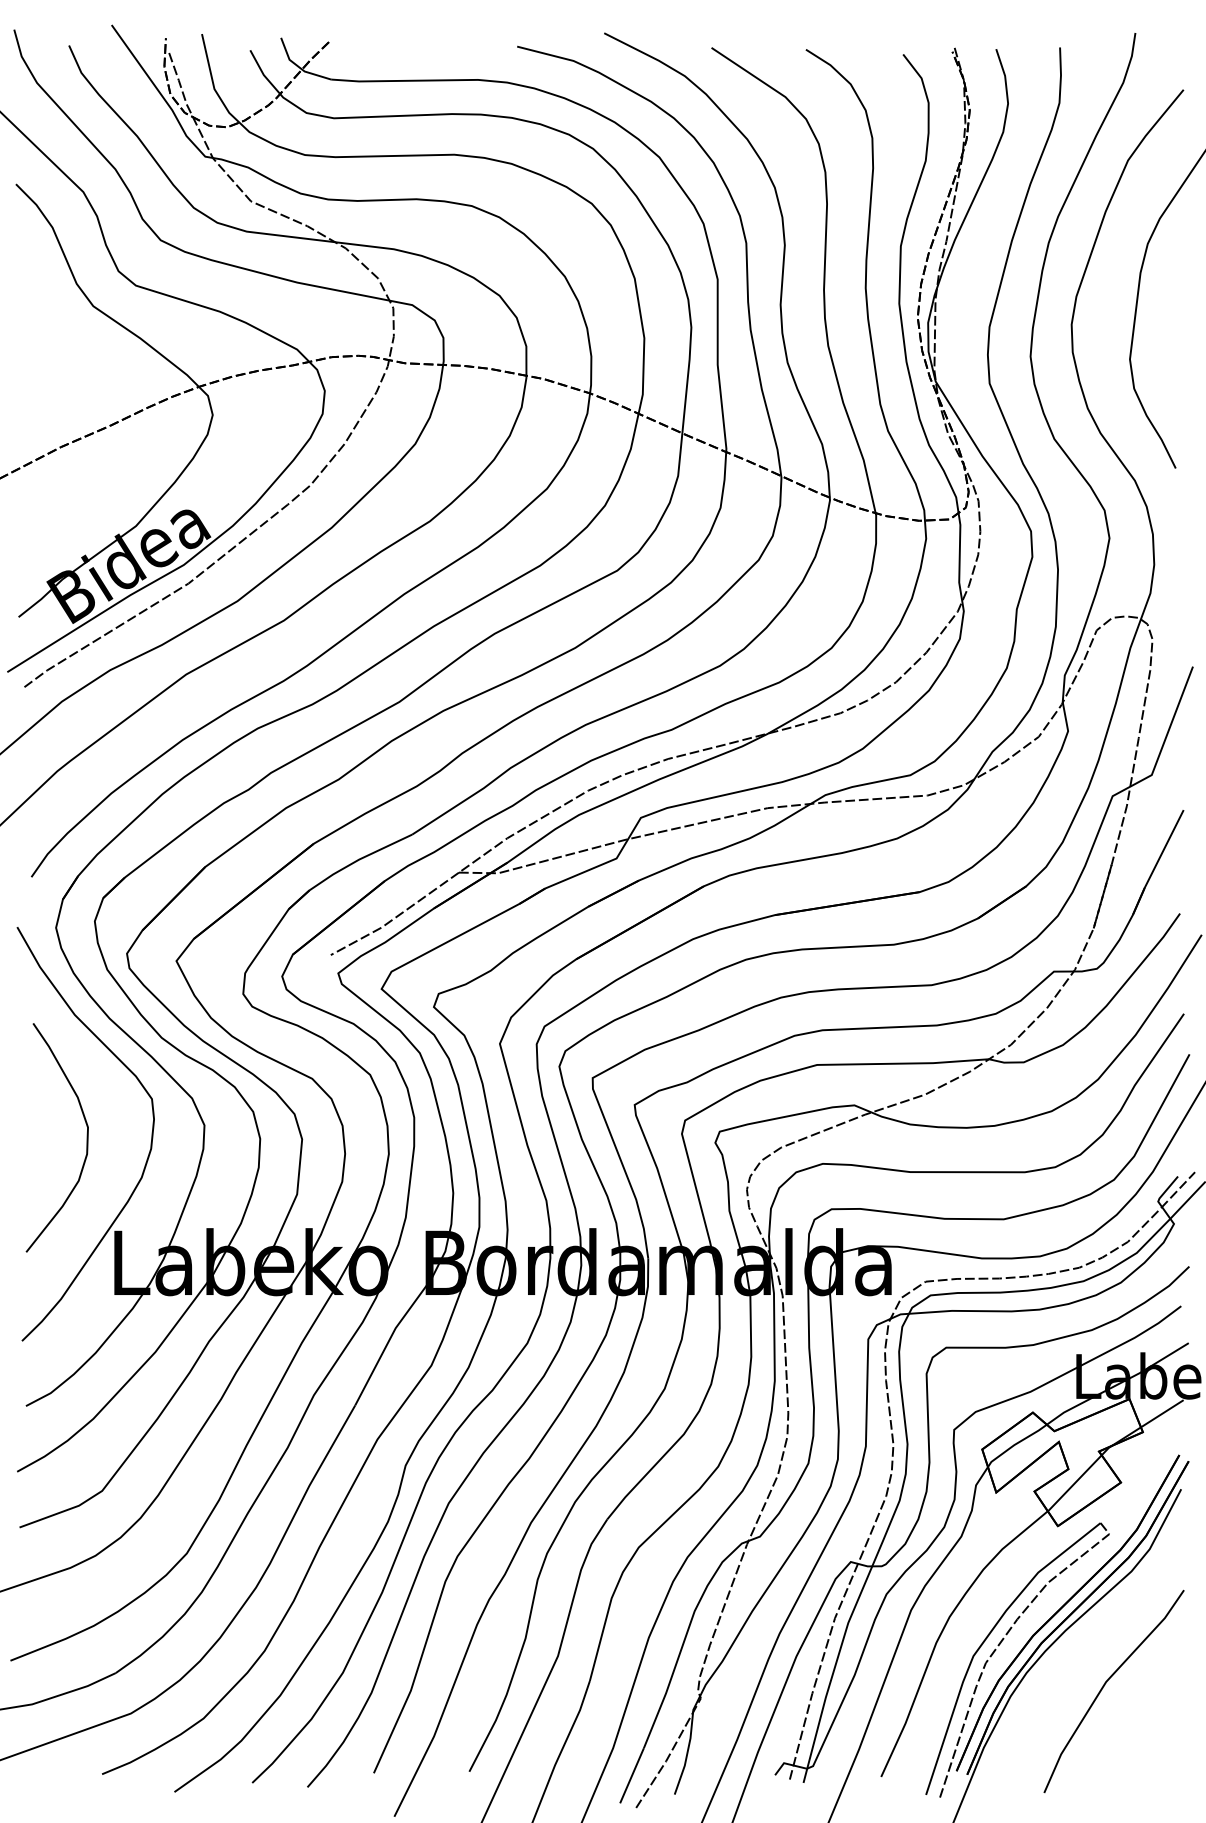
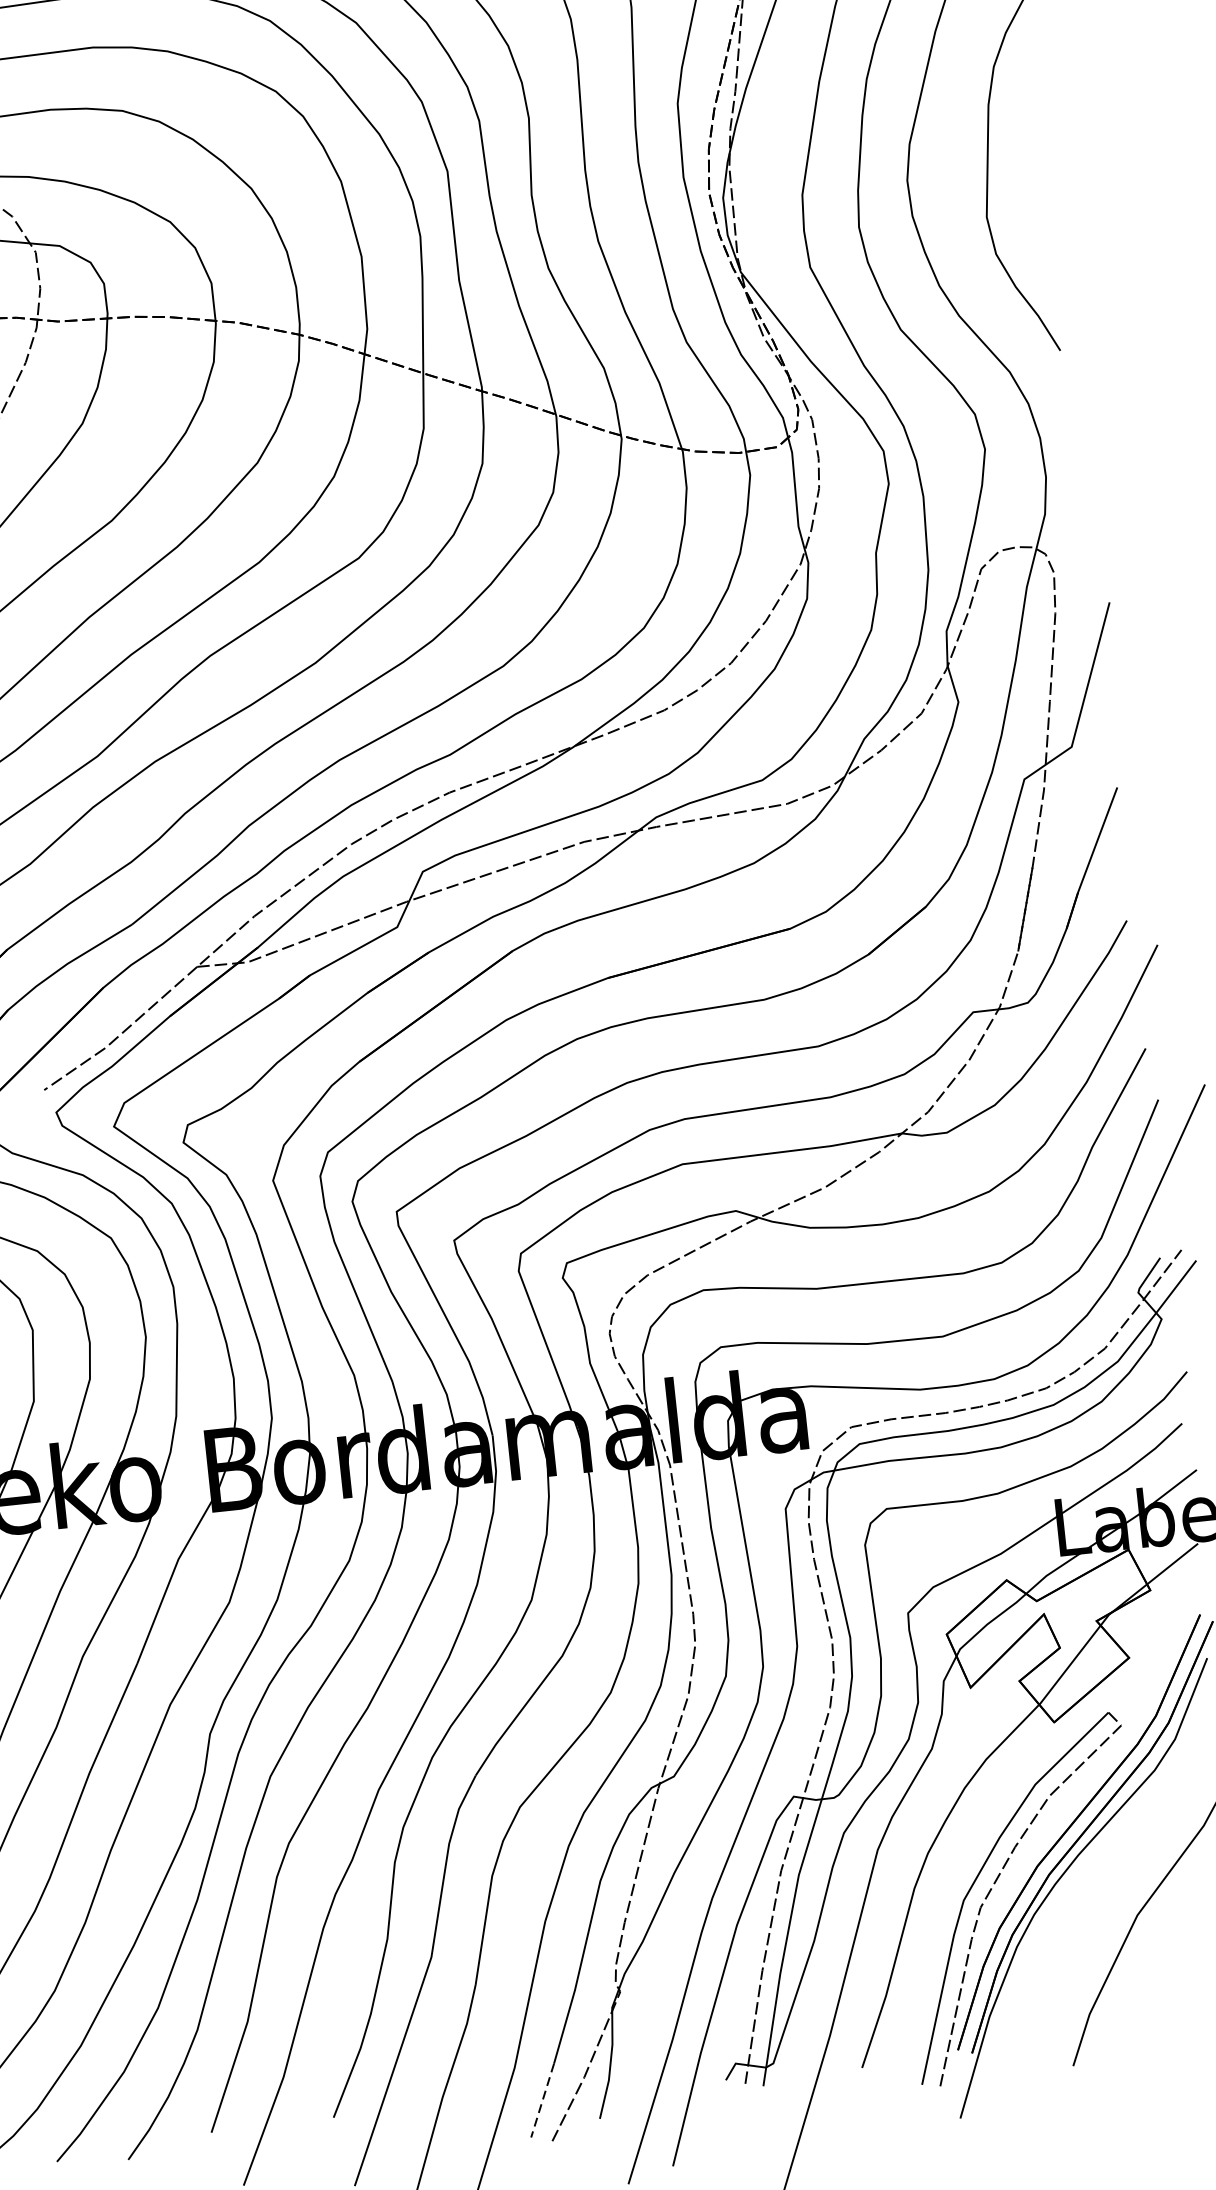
line: (632, 1775) -> (543, 2100), solid -> dashed

